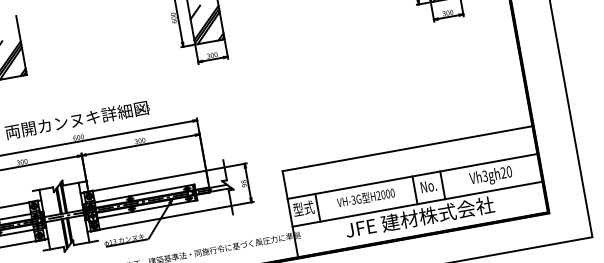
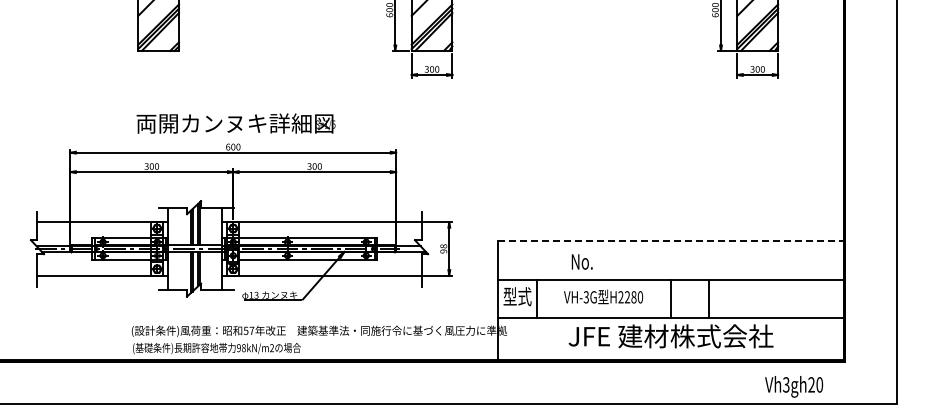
line: (407, 148) -> (670, 241), solid -> dashed
text: (491, 176) -> (794, 386), moved
text: (428, 186) -> (581, 261), moved
text: (385, 194) -> (630, 297), H2000 -> H2280

